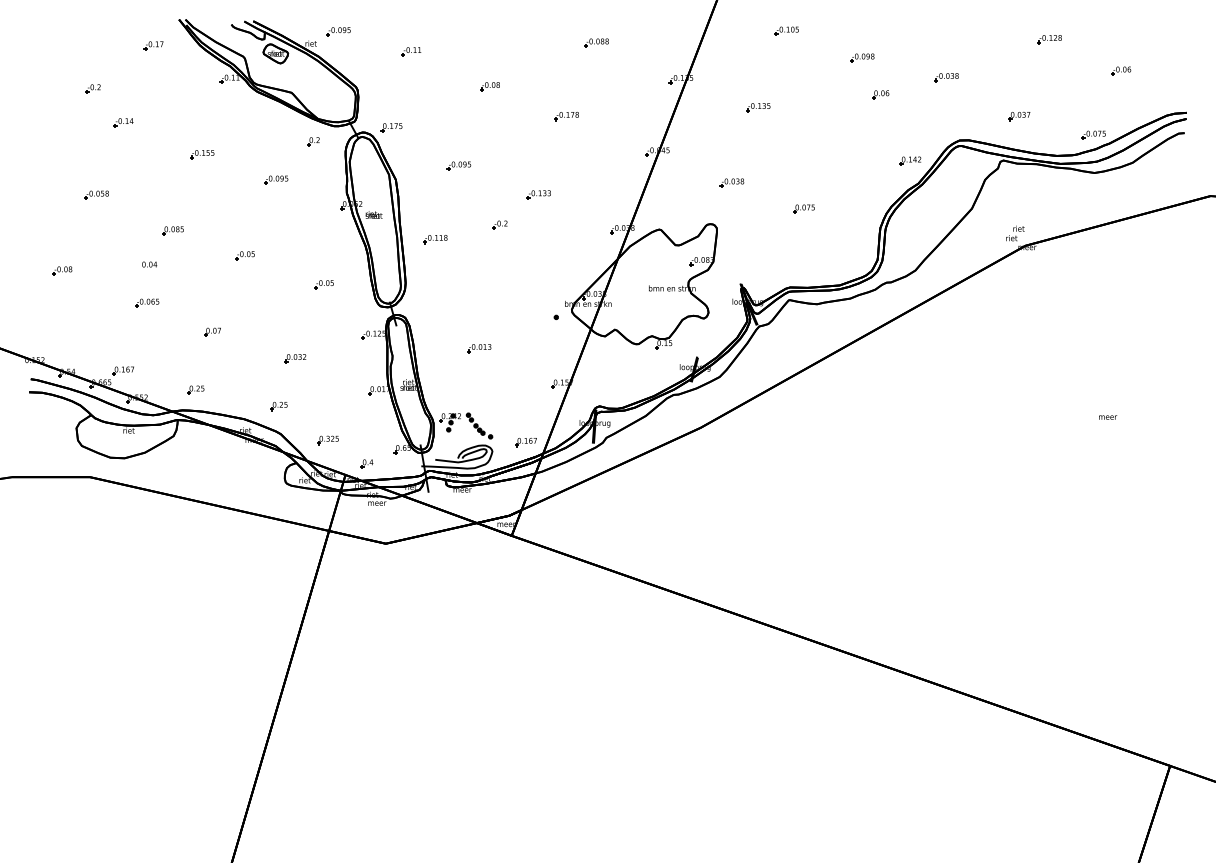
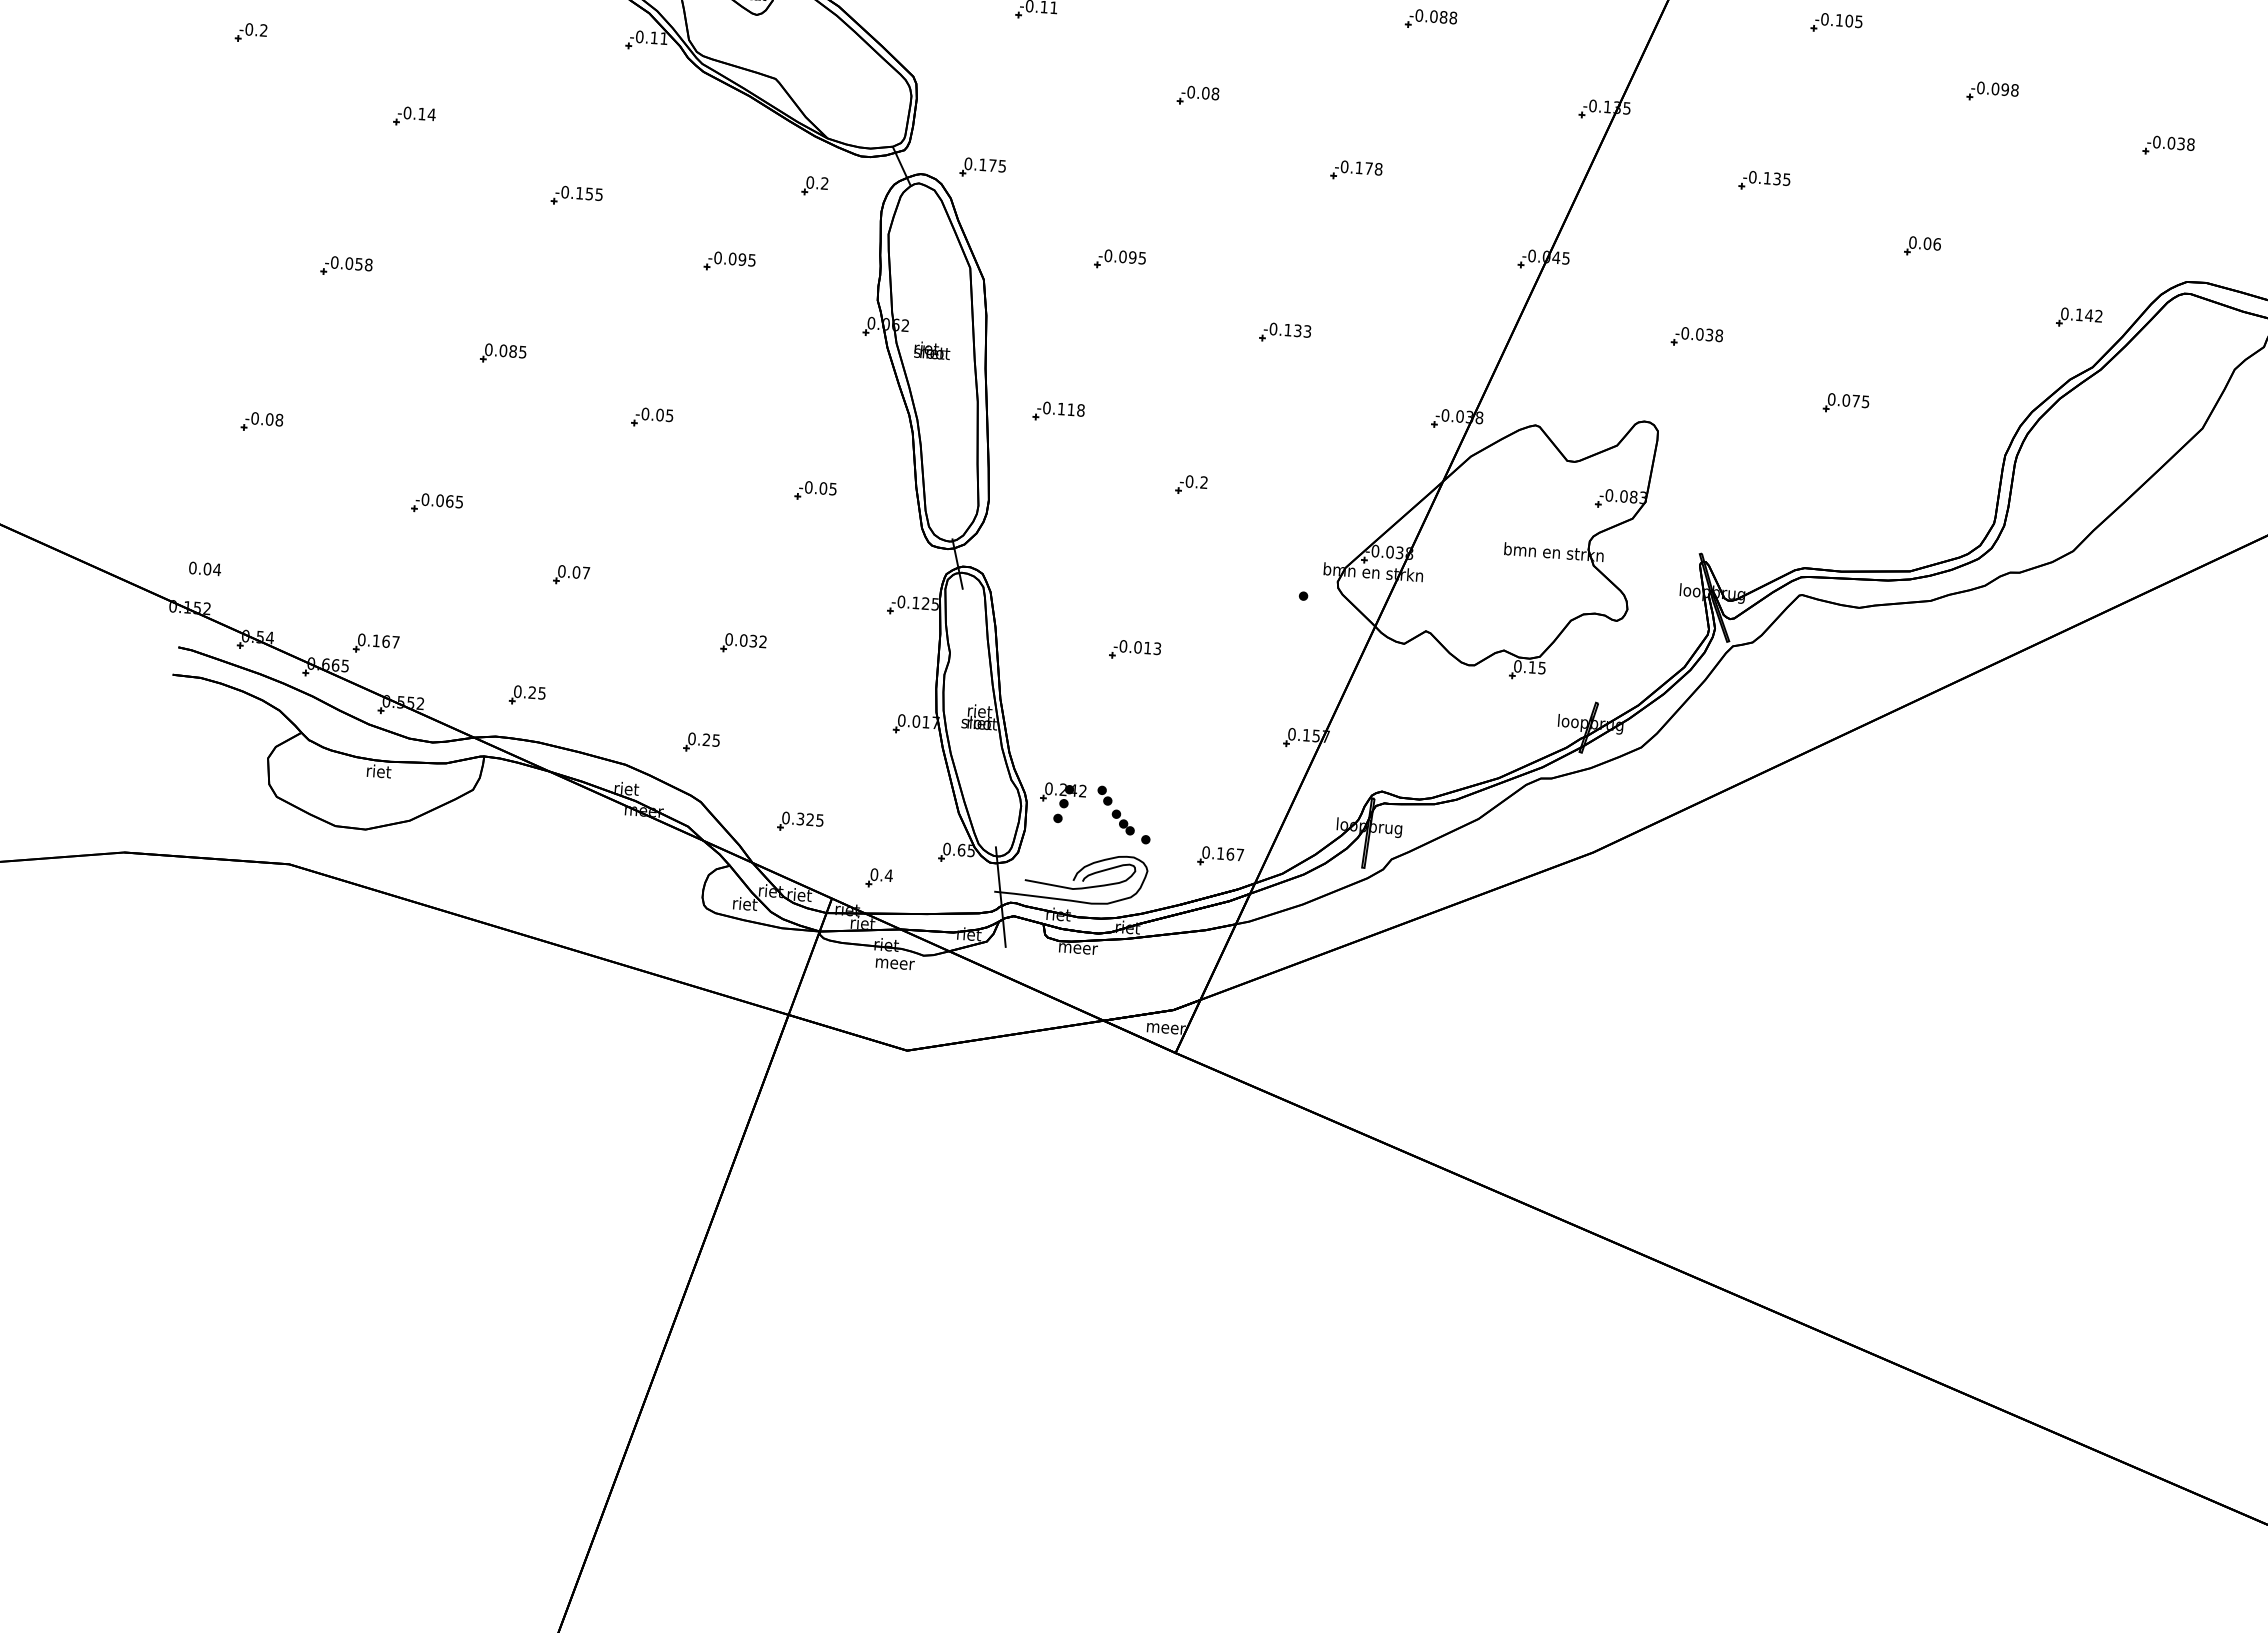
part: (92, 88) -> (249, 32), moved
part: (880, 94) -> (1922, 245), moved
part: (499, 224) -> (1190, 483), moved
text: (149, 264) -> (204, 568), moved

